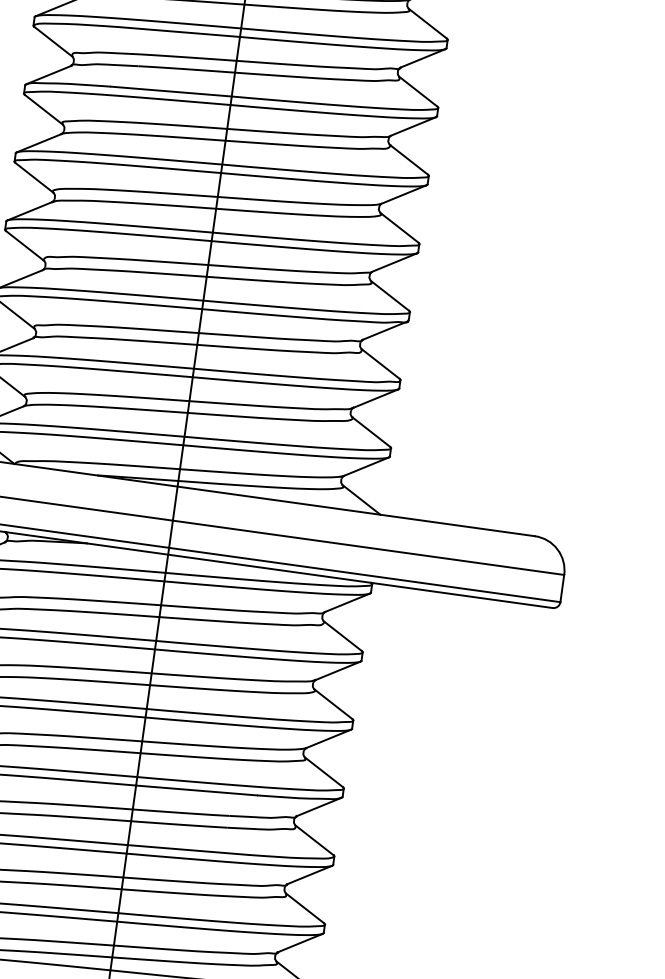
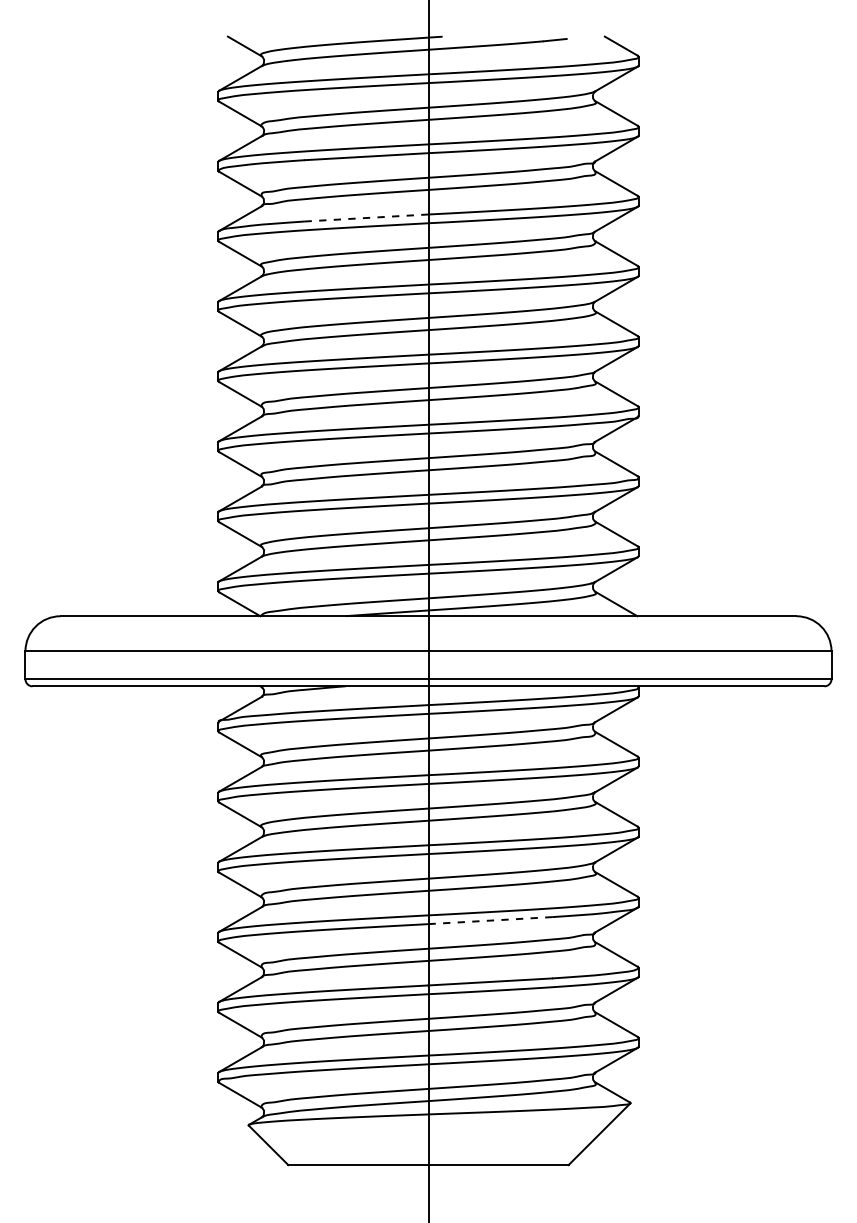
line: (171, 92) -> (366, 218), solid -> dashed
line: (196, 790) -> (490, 920), solid -> dashed

